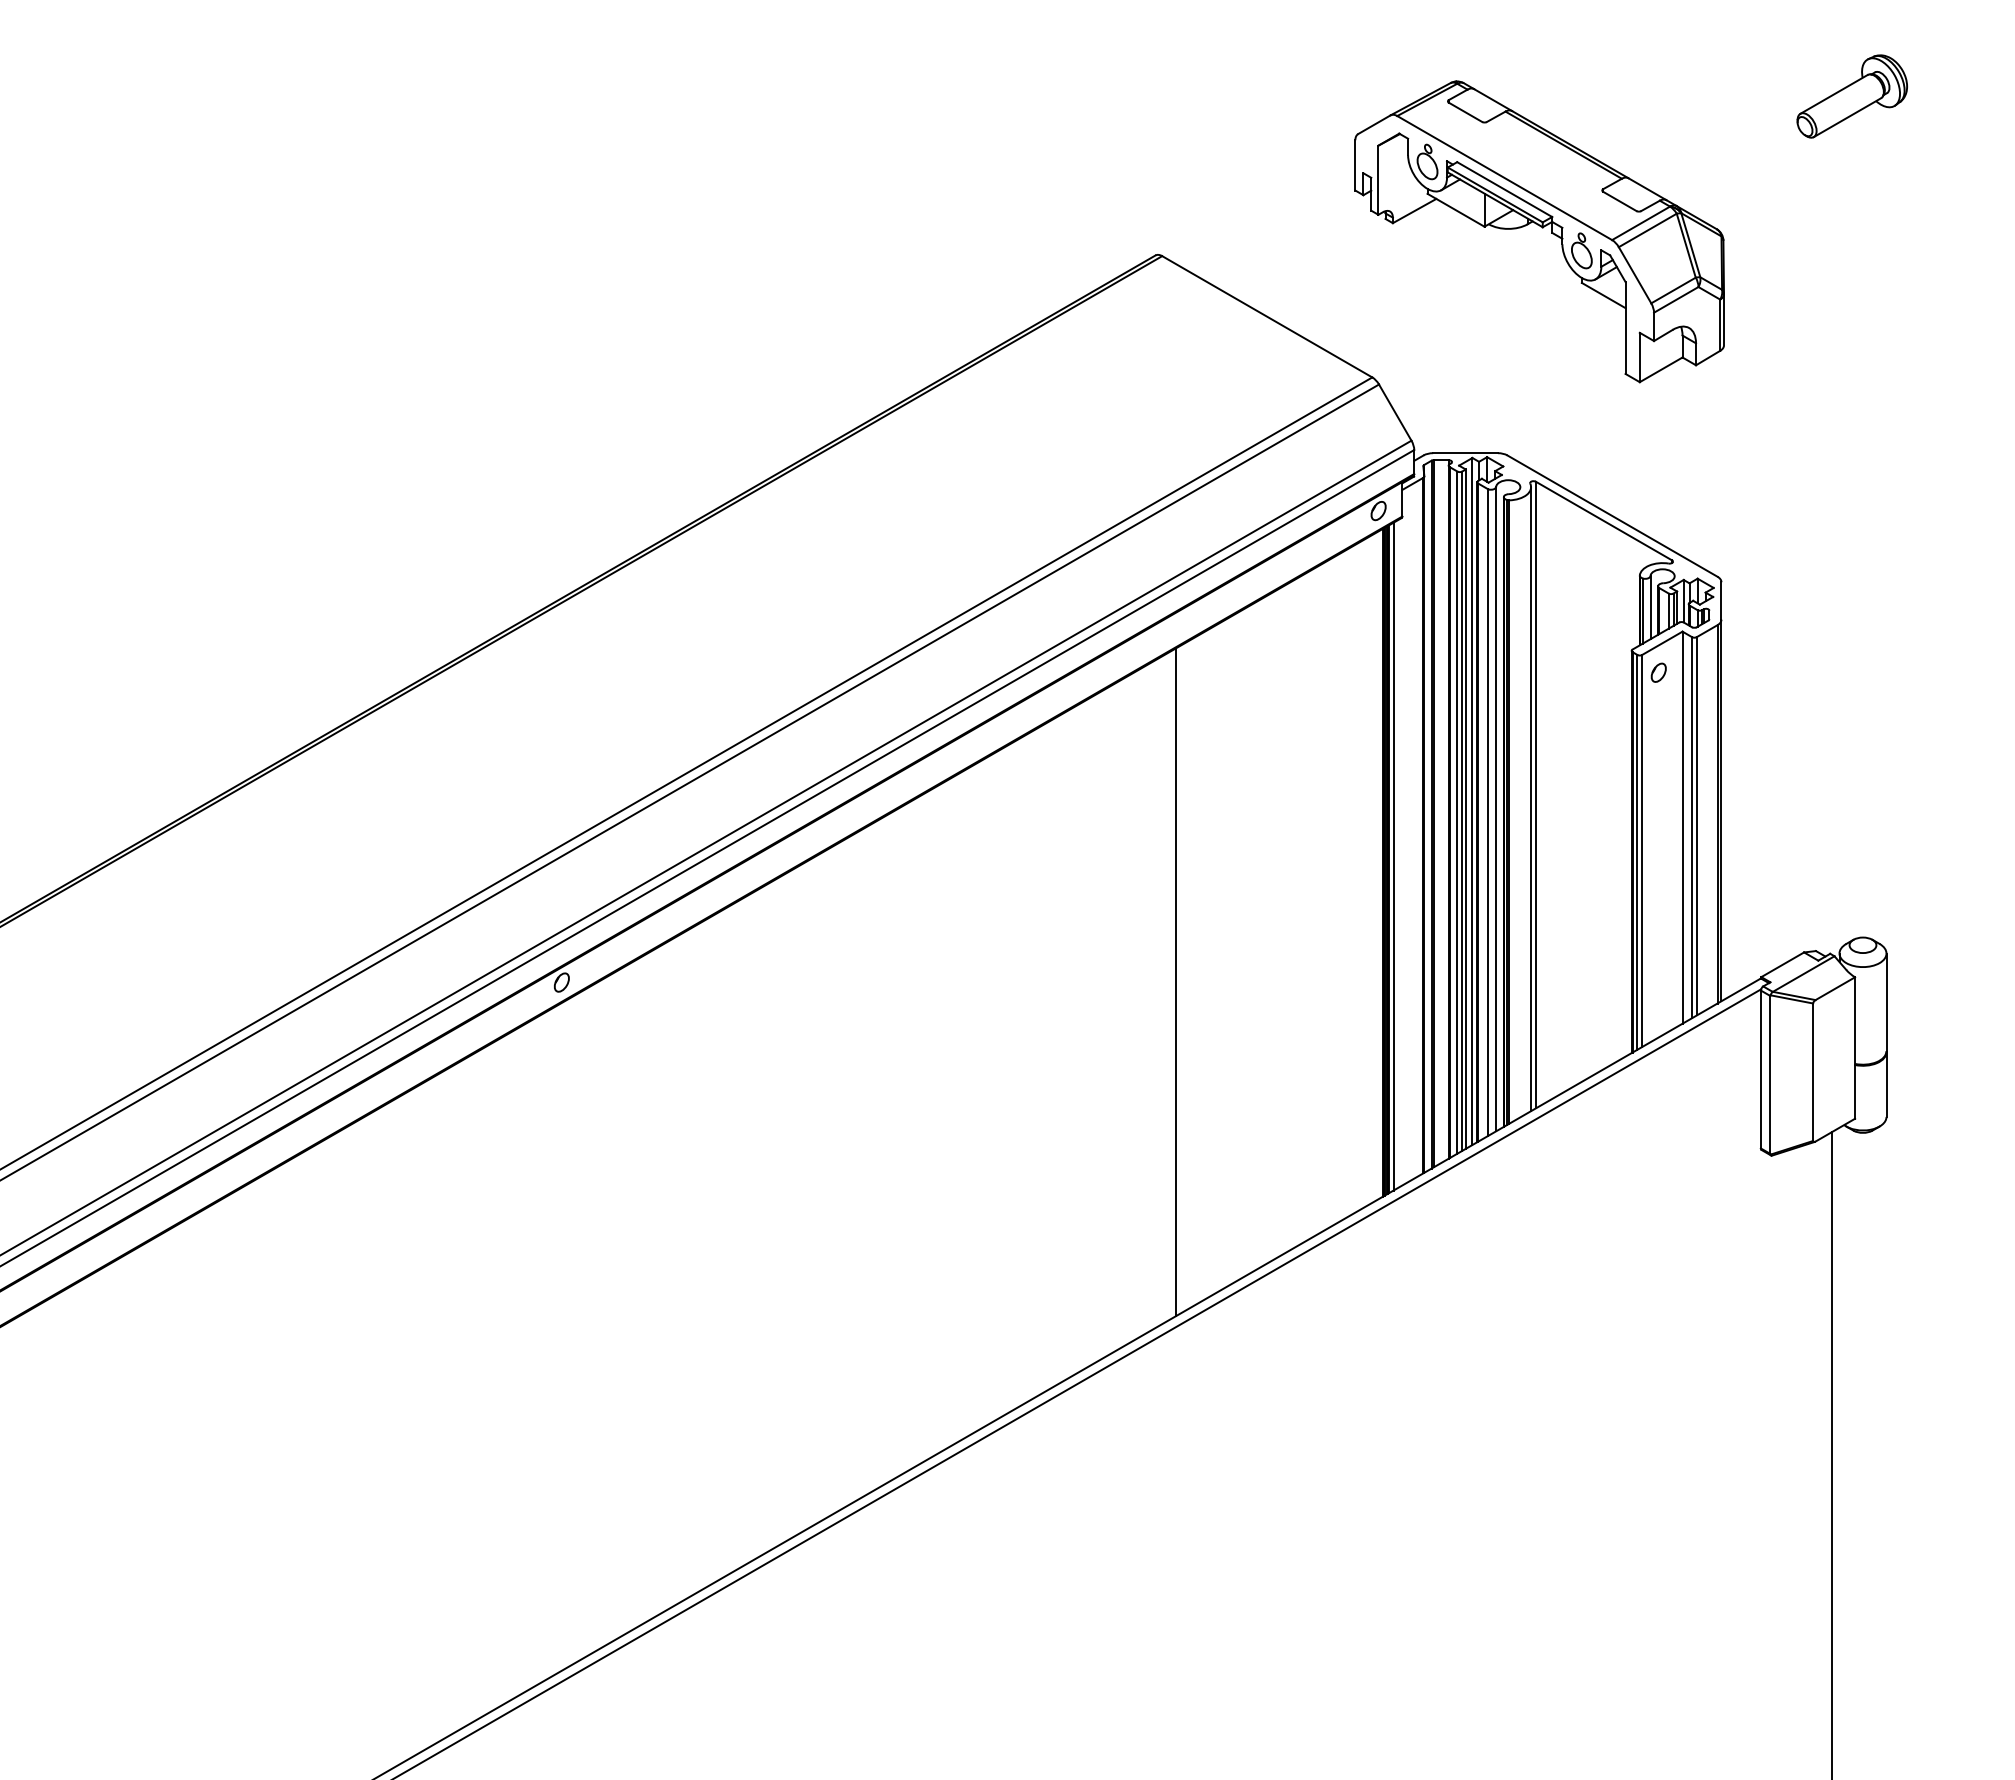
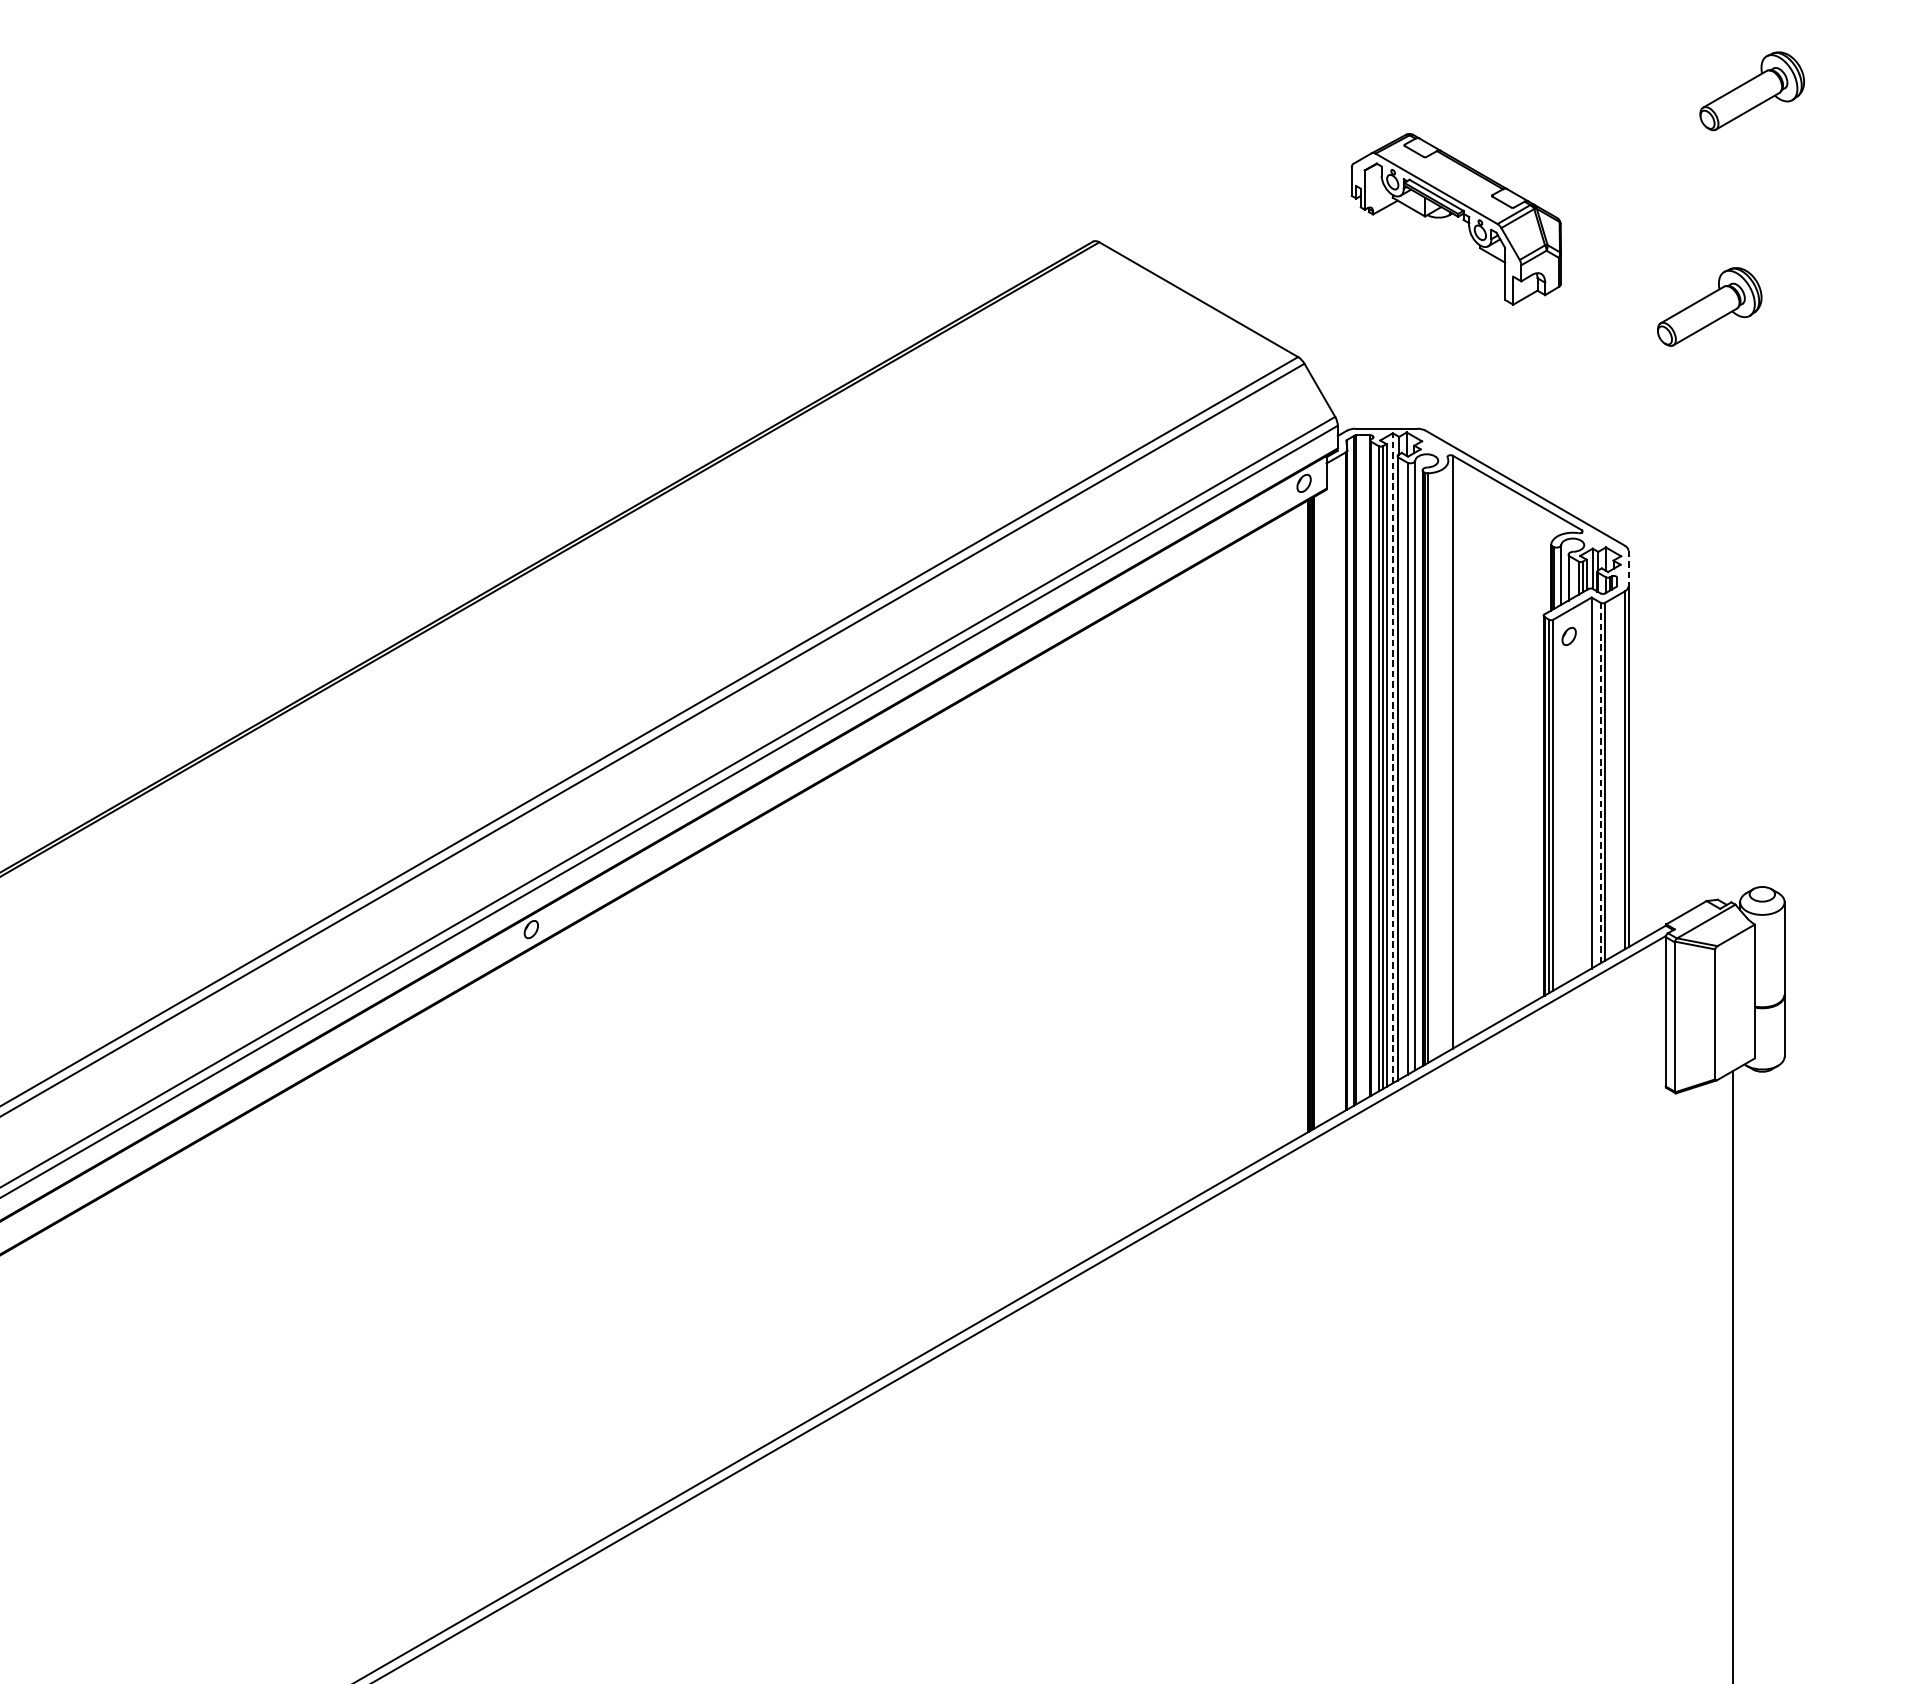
part: (1539, 231) -> (1456, 218), size x0.6
part: (1806, 324) -> (1708, 306), added
line: (1721, 600) -> (1628, 568), solid -> dashed
line: (1531, 799) -> (1448, 756), removed
line: (1472, 801) -> (1392, 758), solid -> dashed
line: (1692, 827) -> (1601, 782), solid -> dashed
line: (1393, 856) -> (1318, 810), removed
line: (1176, 981) -> (1112, 928), removed

